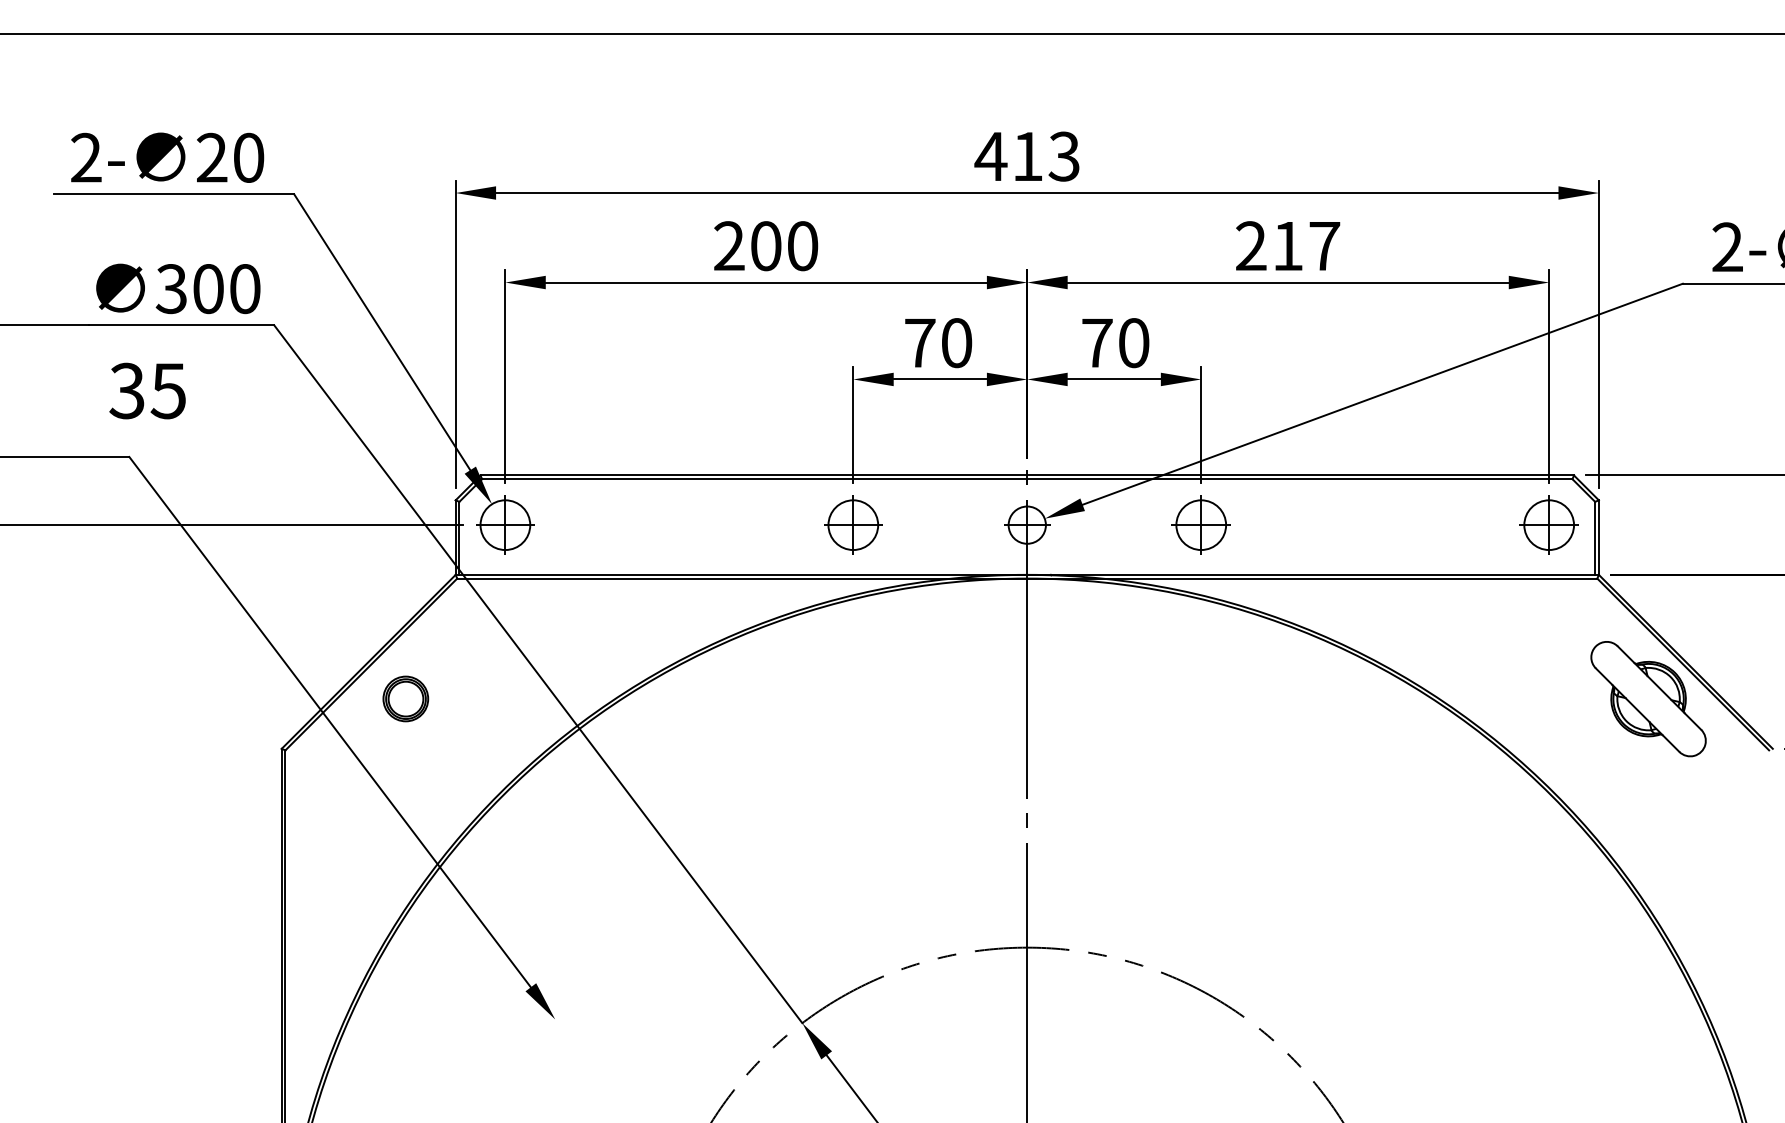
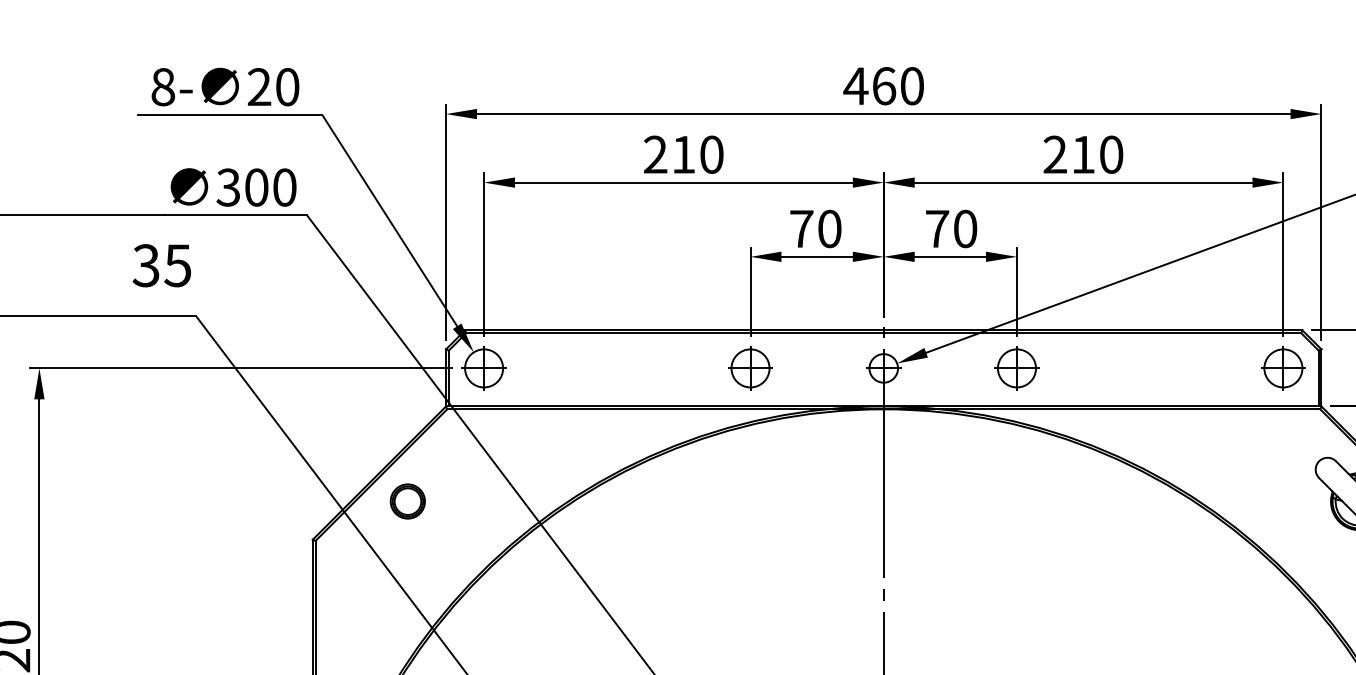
text: (1046, 156) -> (898, 86), 413 -> 460
text: (86, 157) -> (163, 86), 2- -> 8-
text: (766, 246) -> (684, 155), 200 -> 210
text: (1324, 246) -> (1111, 155), 217 -> 210
text: (147, 390) -> (161, 265), moved

